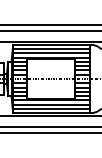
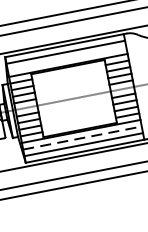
line: (51, 53) -> (67, 58), removed
line: (51, 104) -> (82, 137), solid -> dashed

